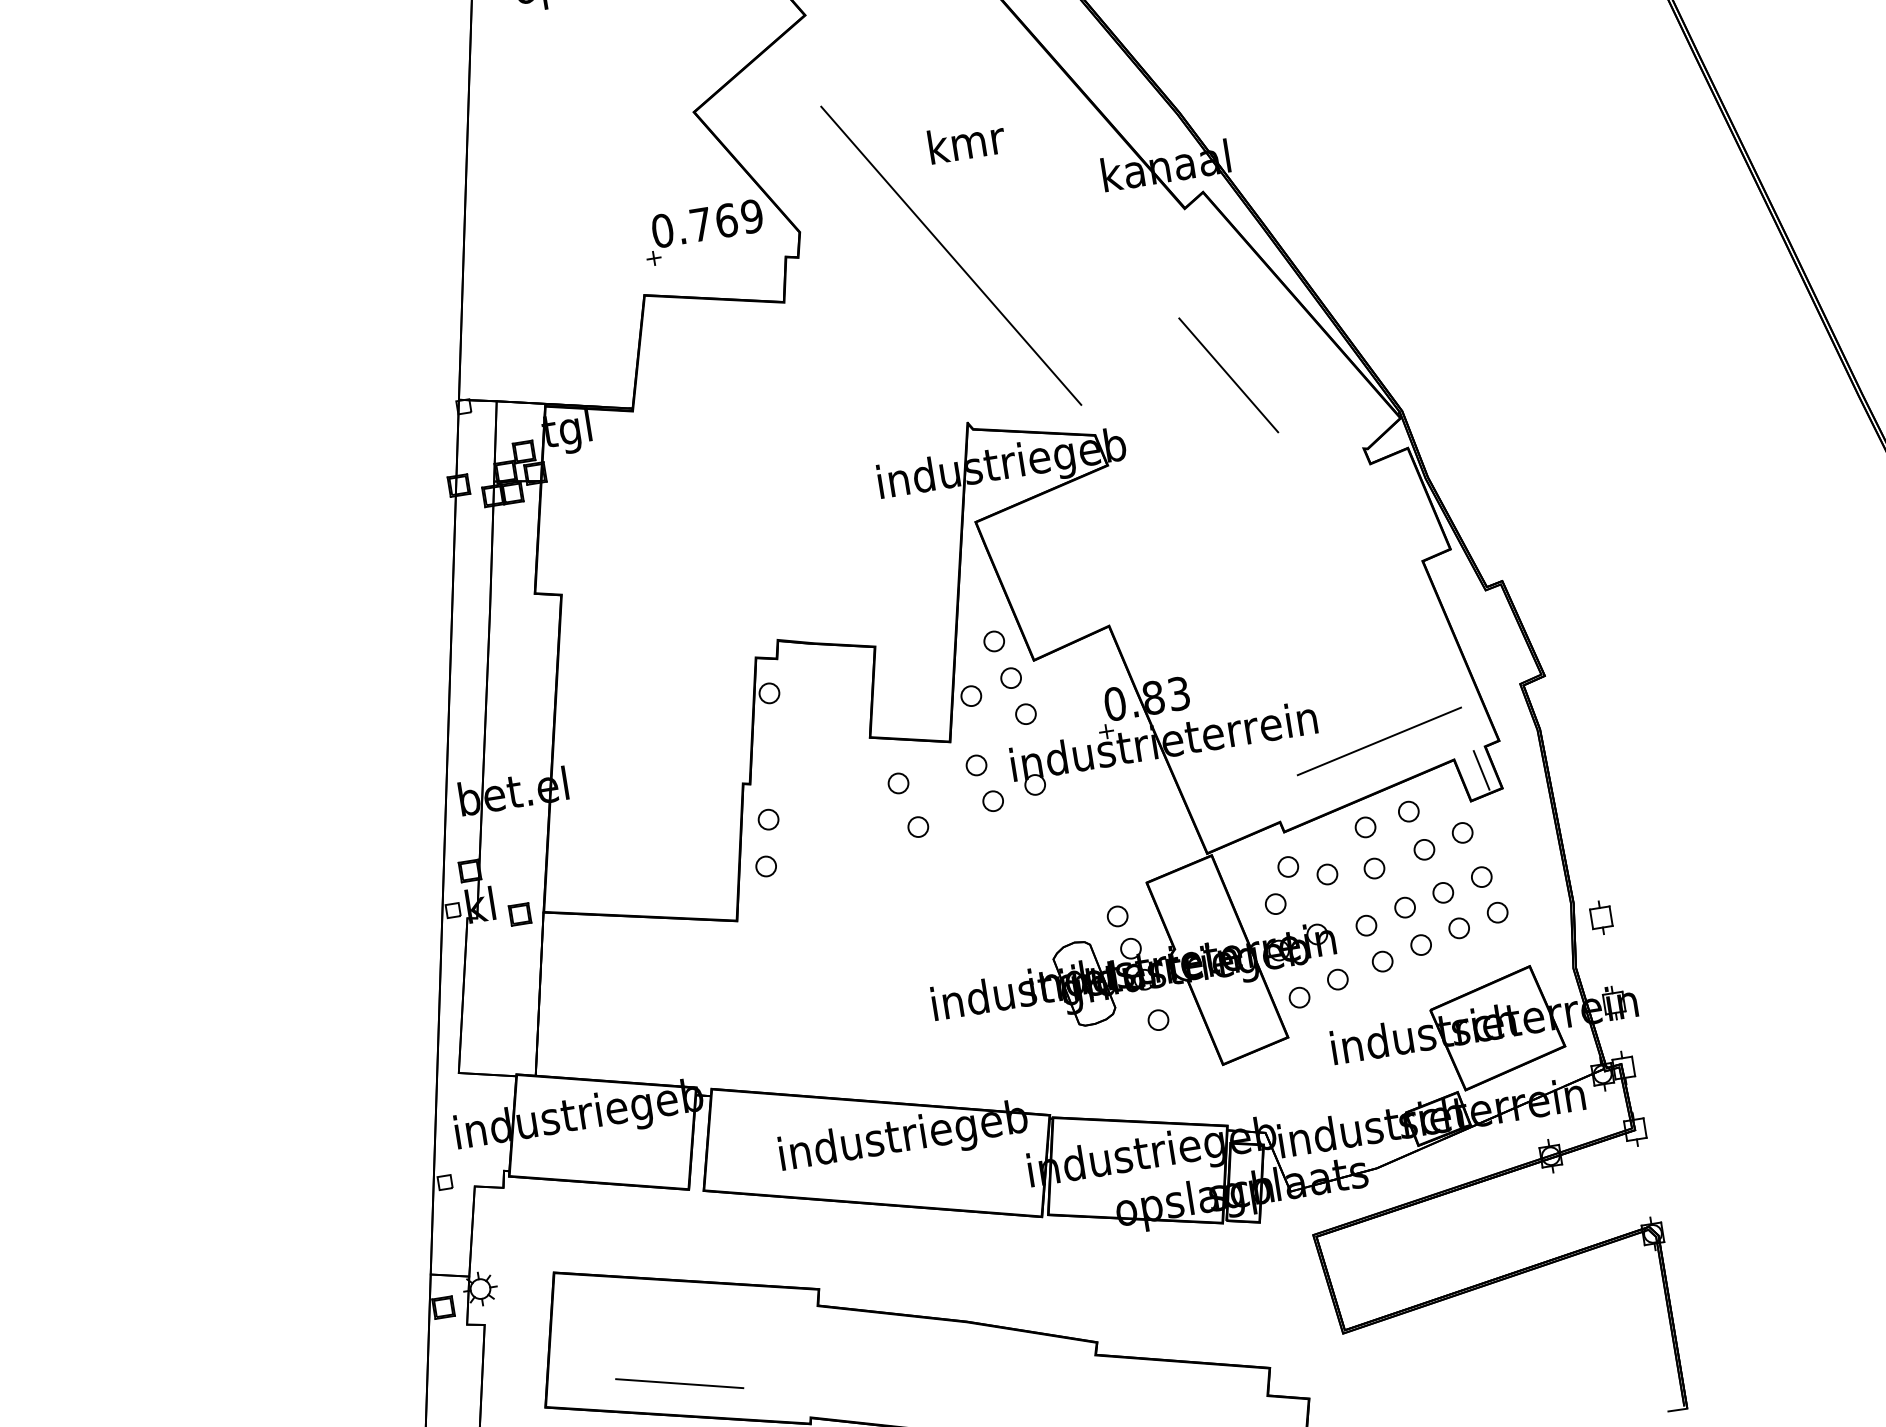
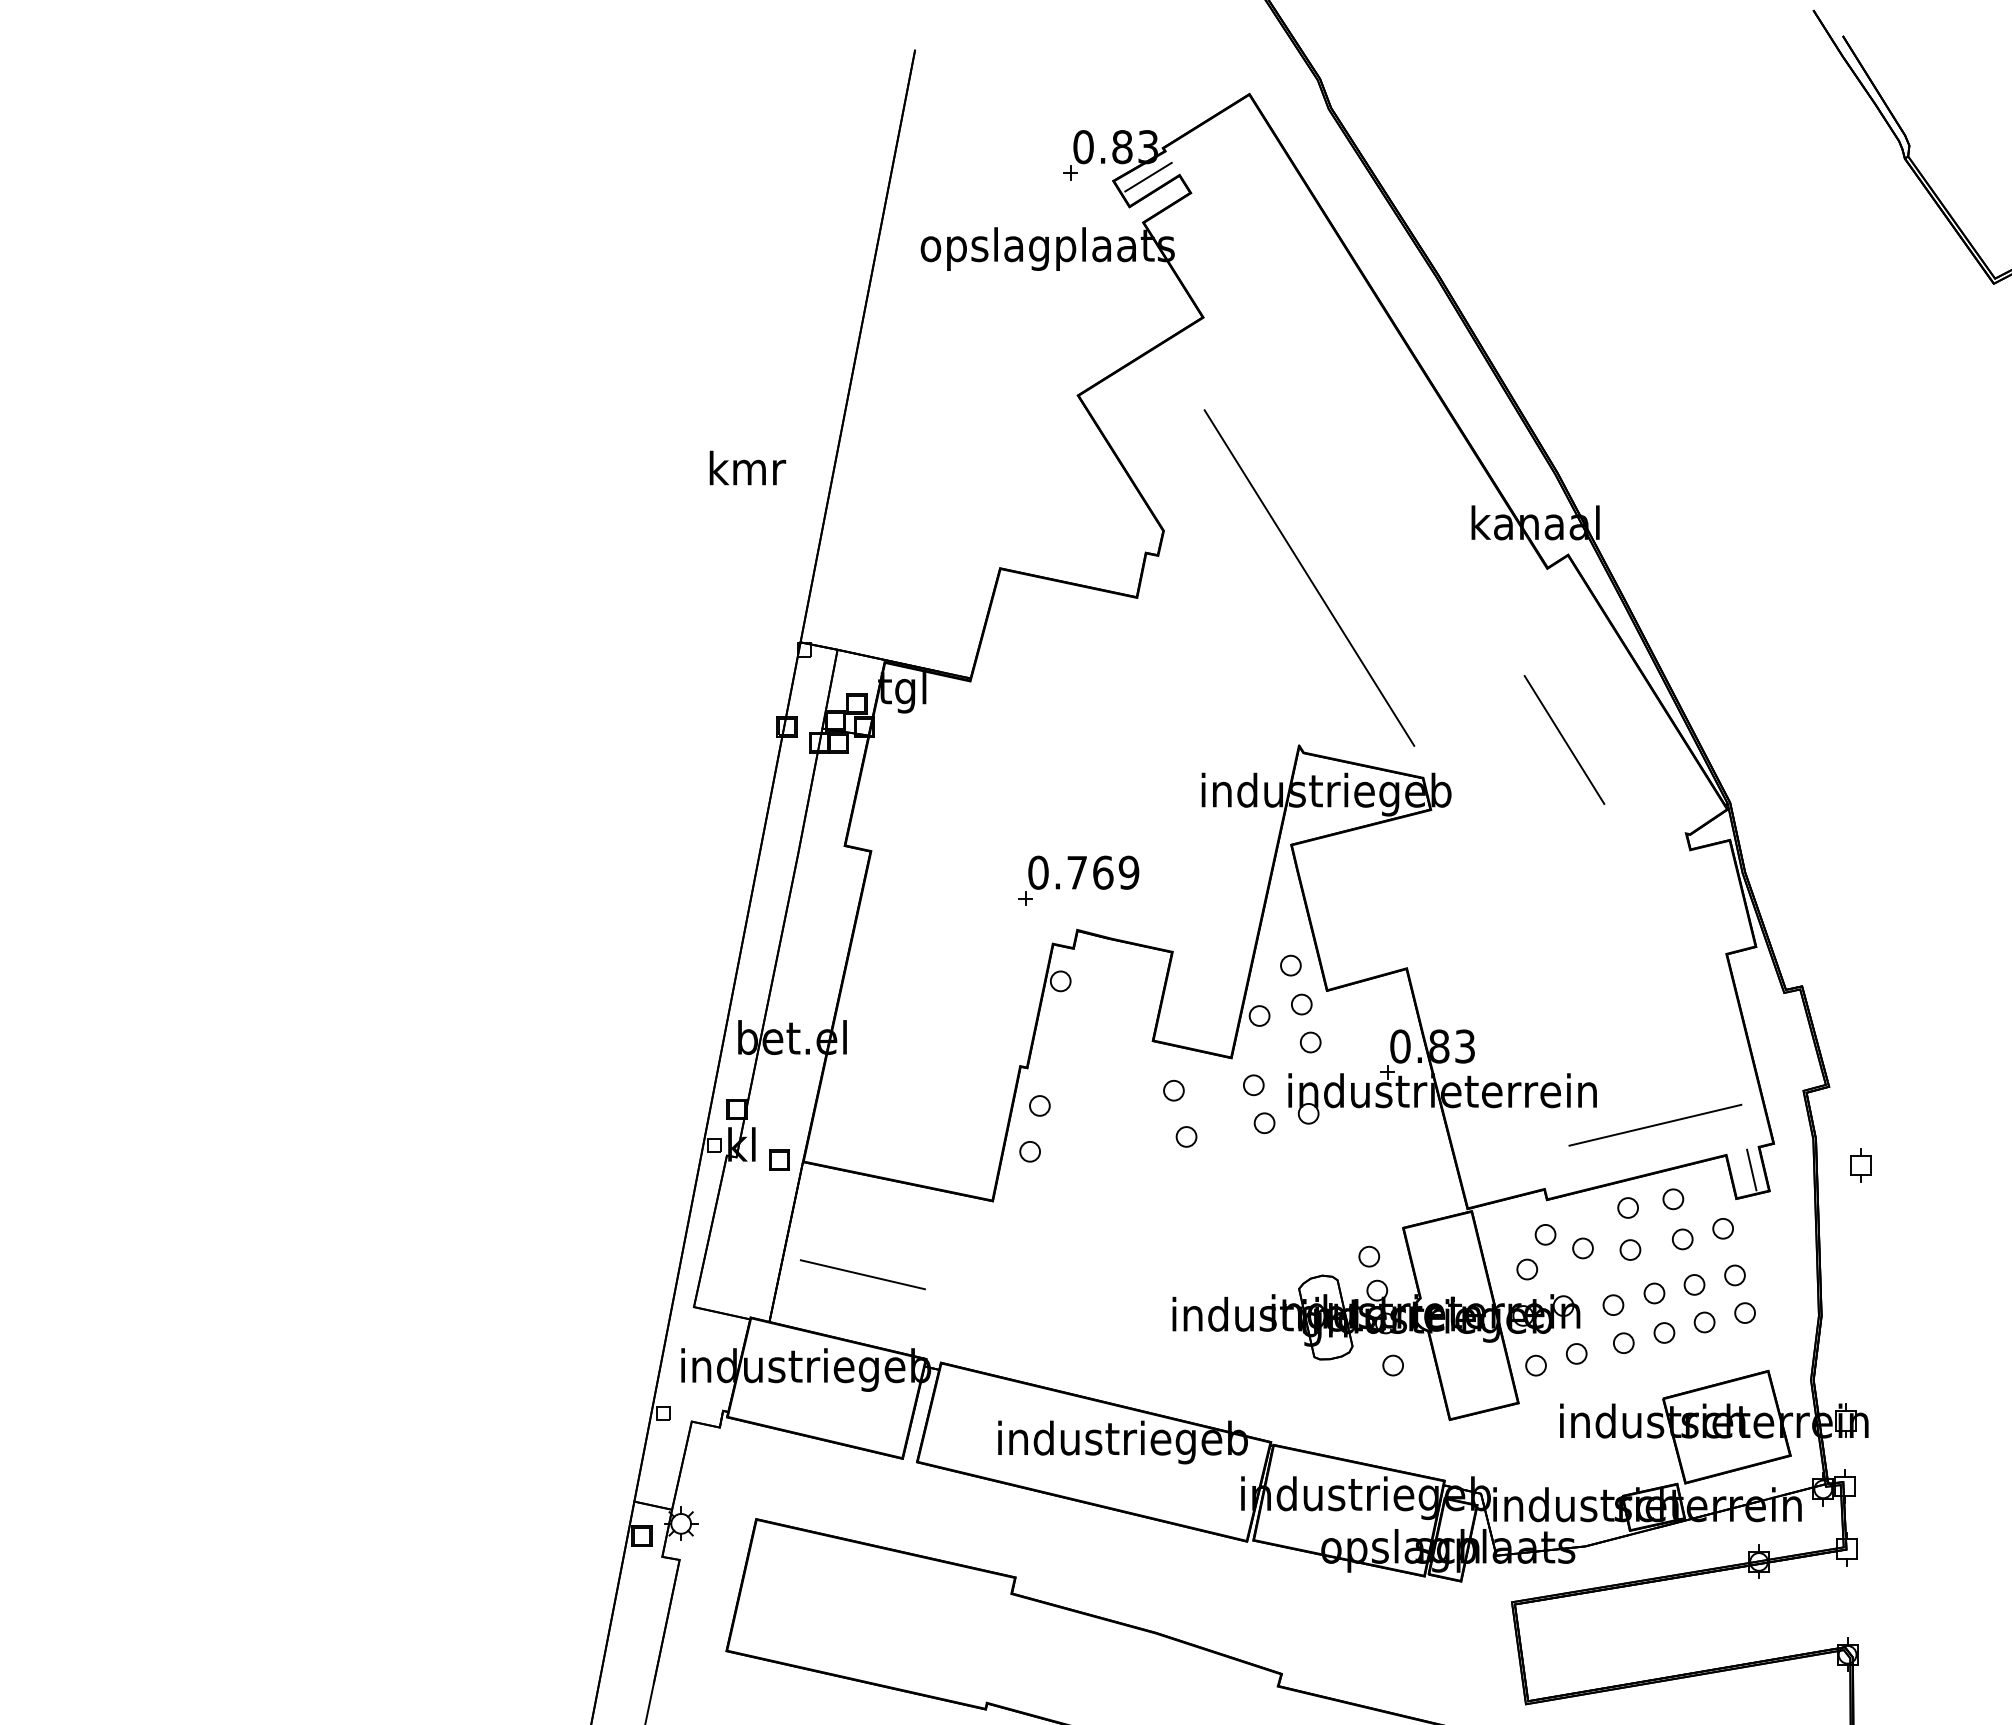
text: (966, 141) -> (747, 467), moved
part: (703, 232) -> (1078, 880), moved
part: (1601, 917) -> (1860, 1165), moved
line: (679, 1383) -> (862, 1274), moved

